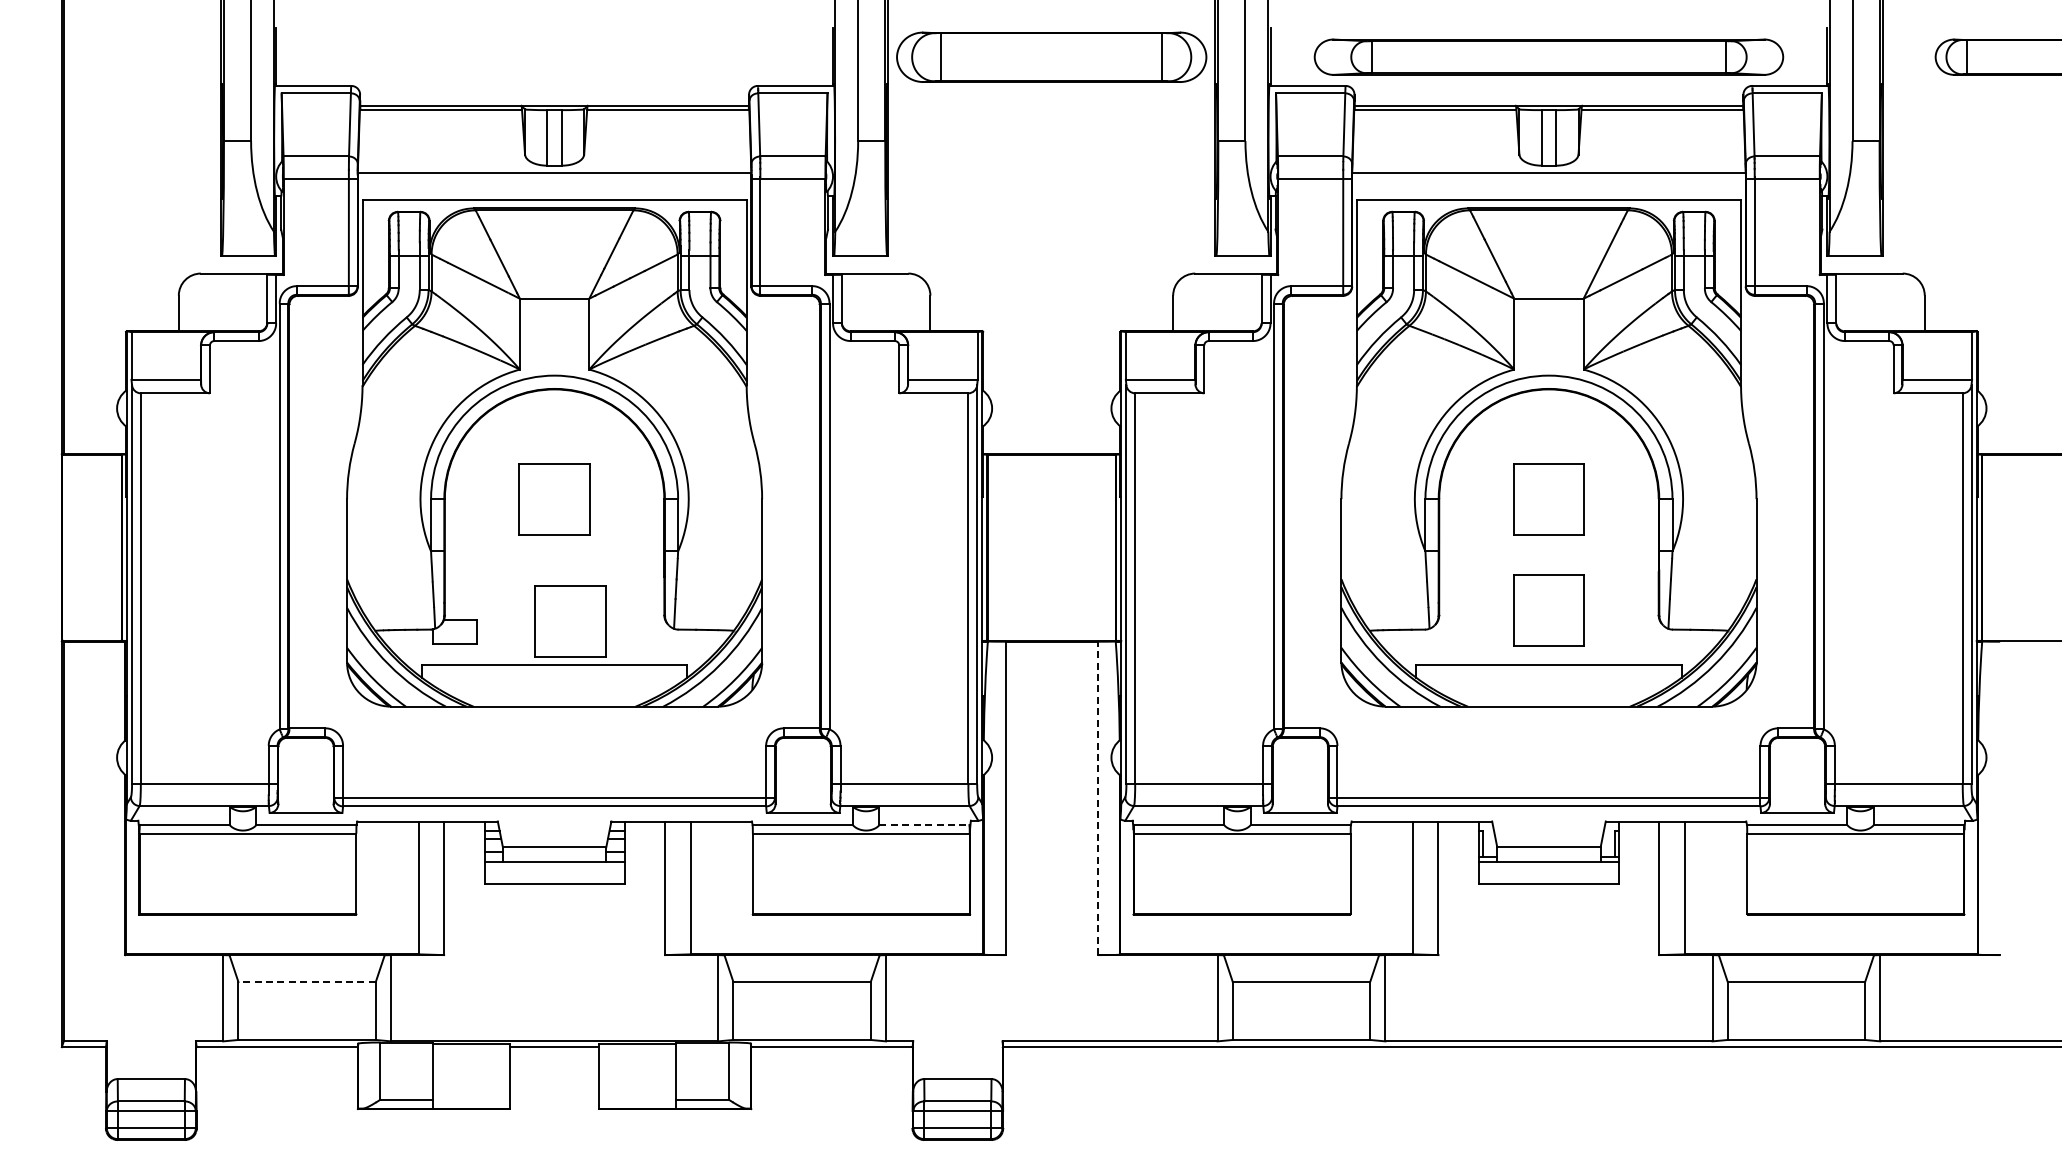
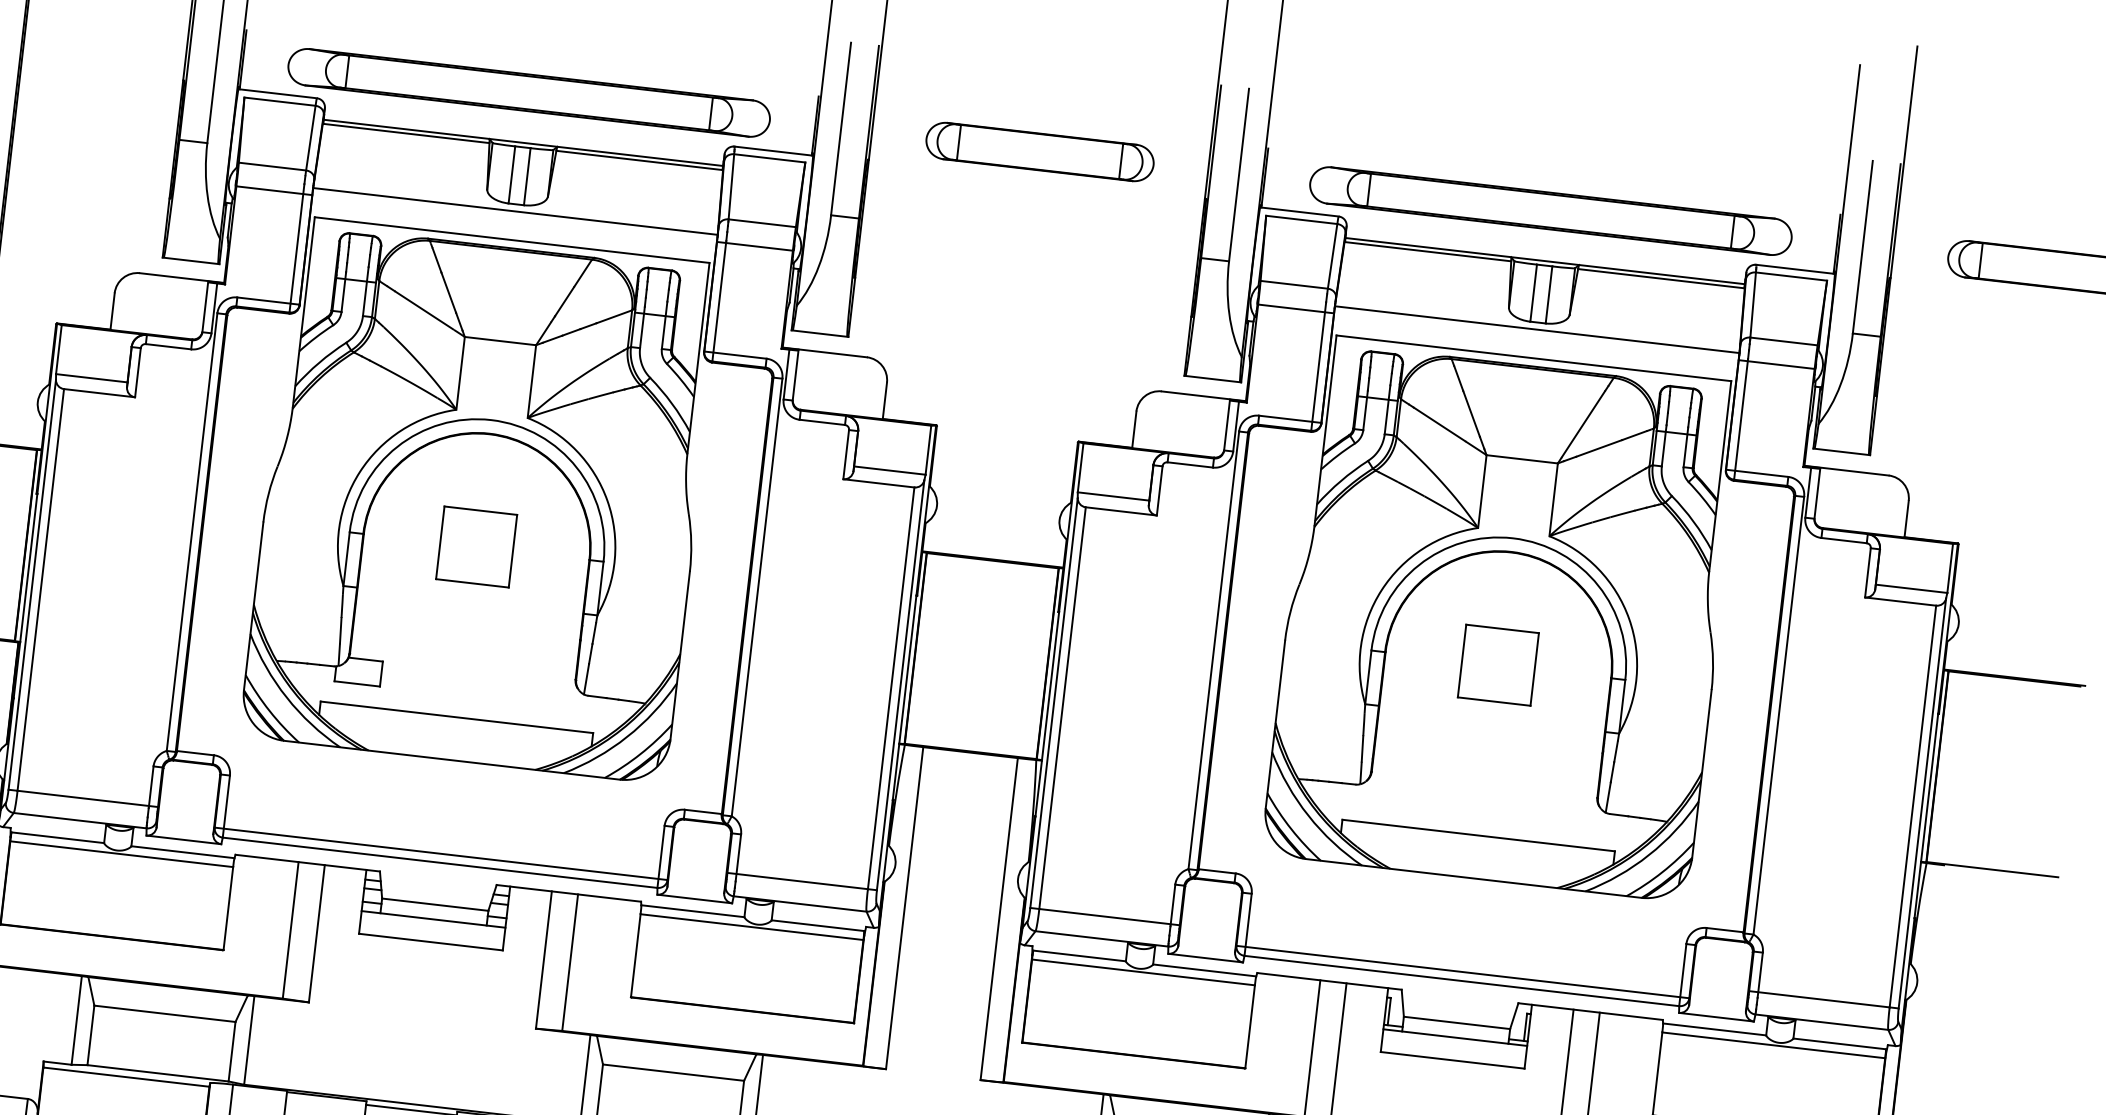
part: (554, 56) -> (529, 92), added
part: (1051, 56) -> (1039, 151), size x0.71
part: (1548, 610) -> (1484, 779), removed
part: (570, 621) -> (478, 674), removed
line: (1097, 798) -> (998, 919), dashed -> solid
line: (925, 824) -> (819, 925), dashed -> solid
line: (307, 982) -> (165, 1014), dashed -> solid

